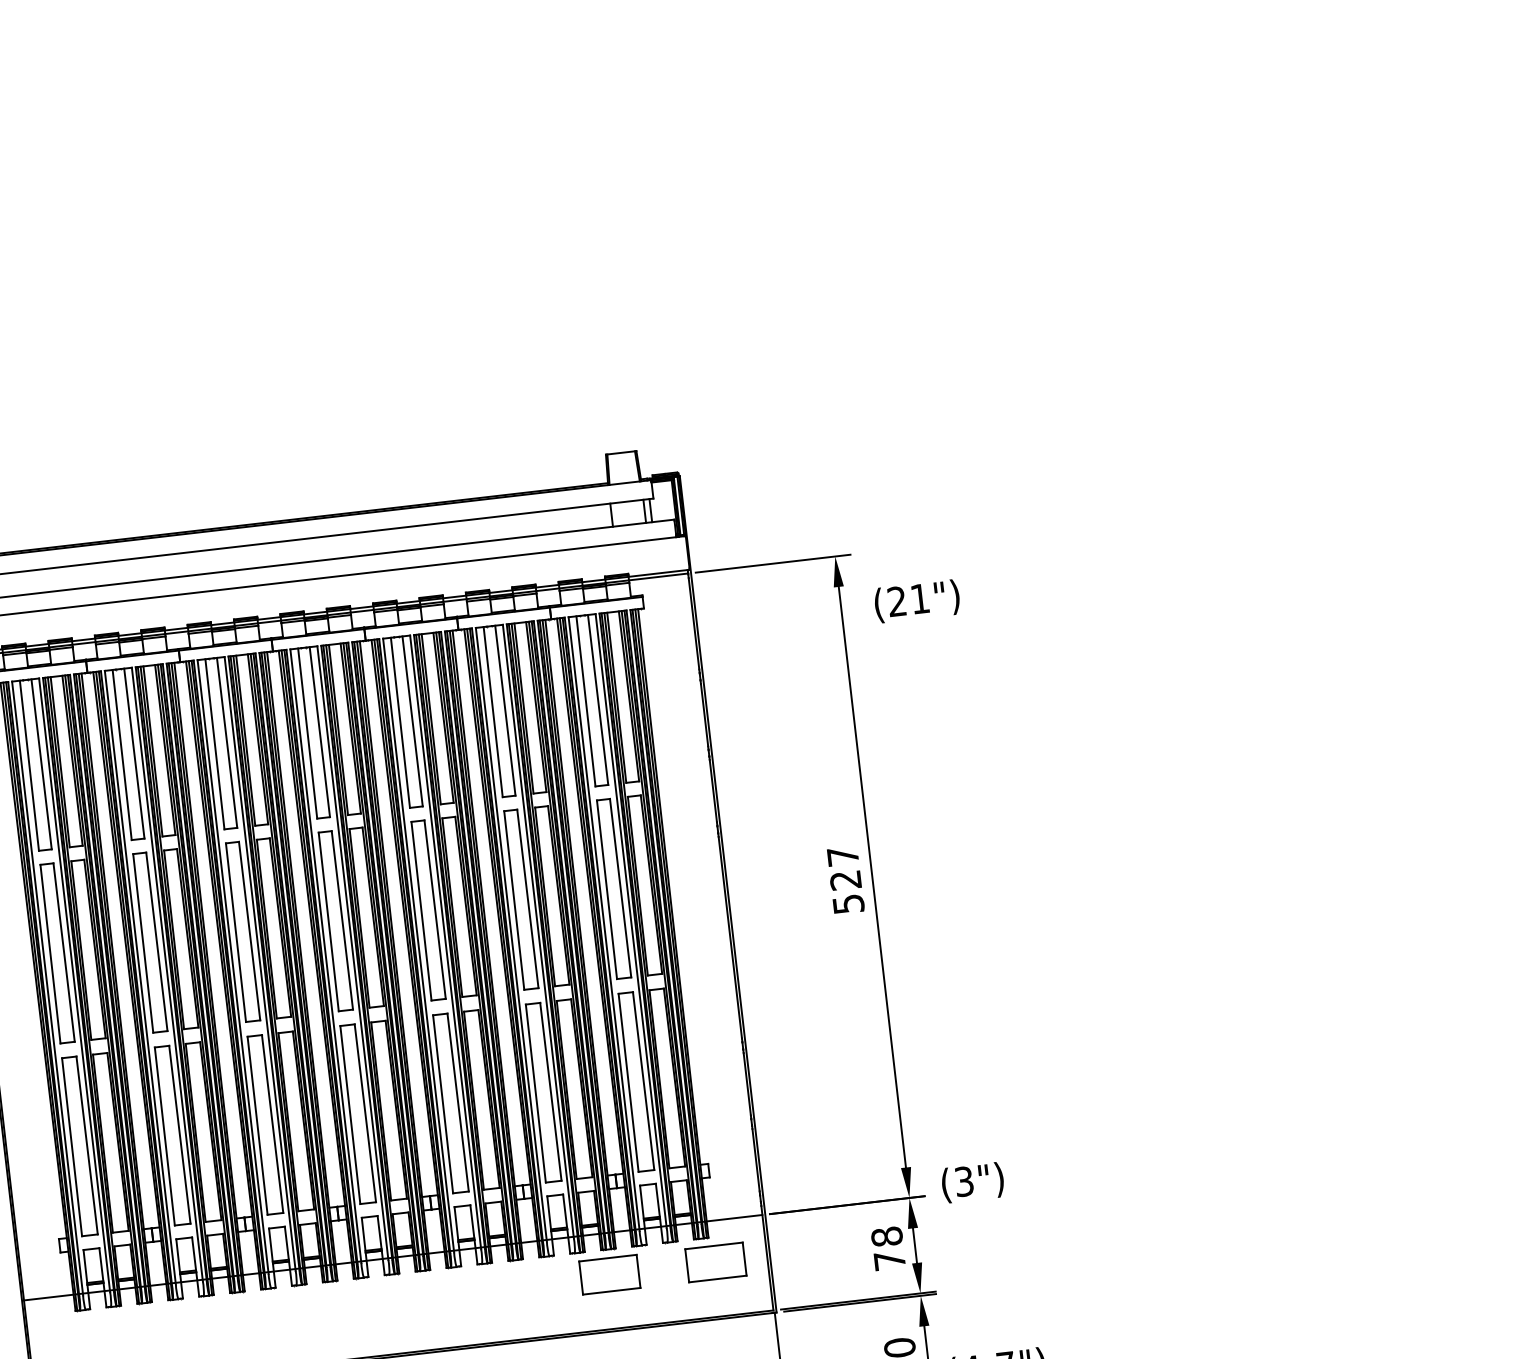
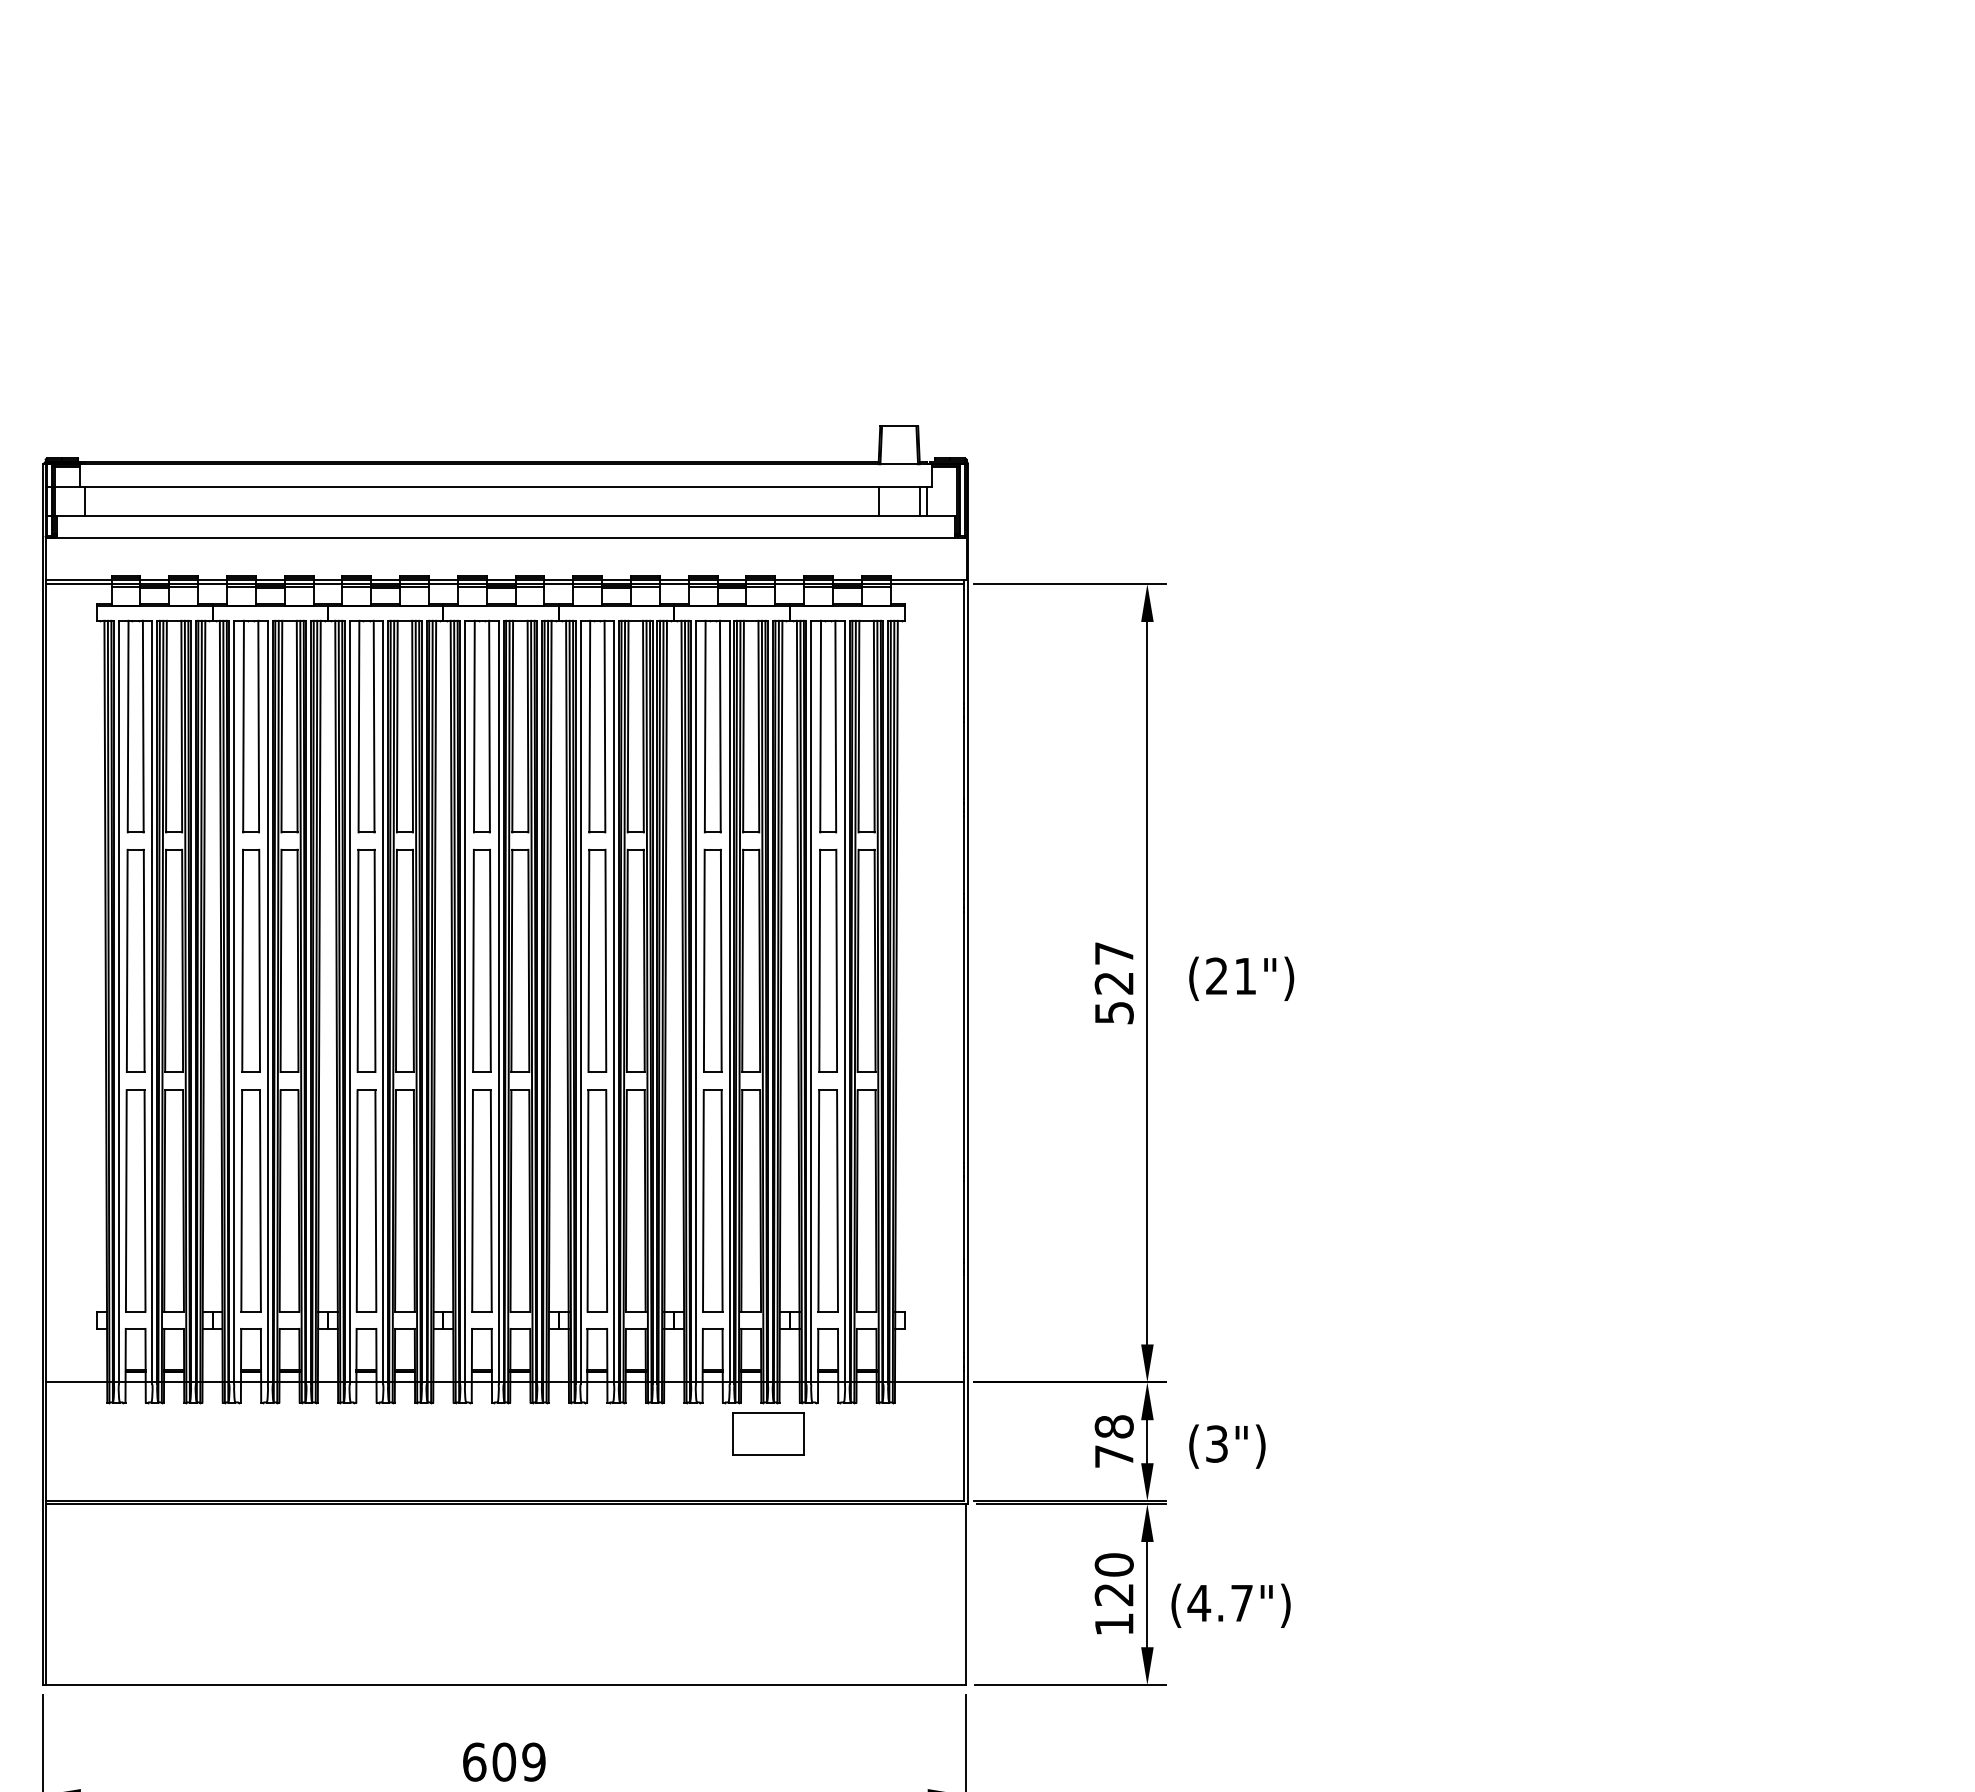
text: (917, 601) -> (1241, 978), moved
text: (972, 1182) -> (1227, 1446), moved
part: (715, 1262) -> (900, 1433), removed

